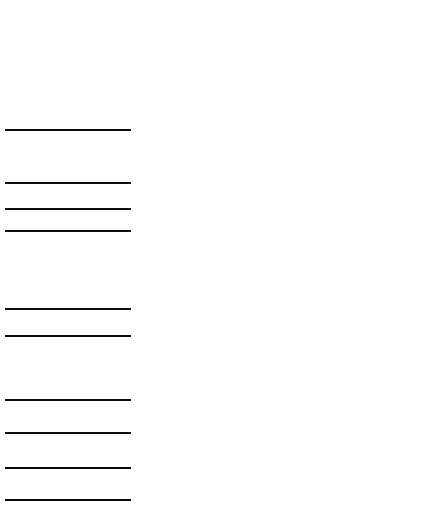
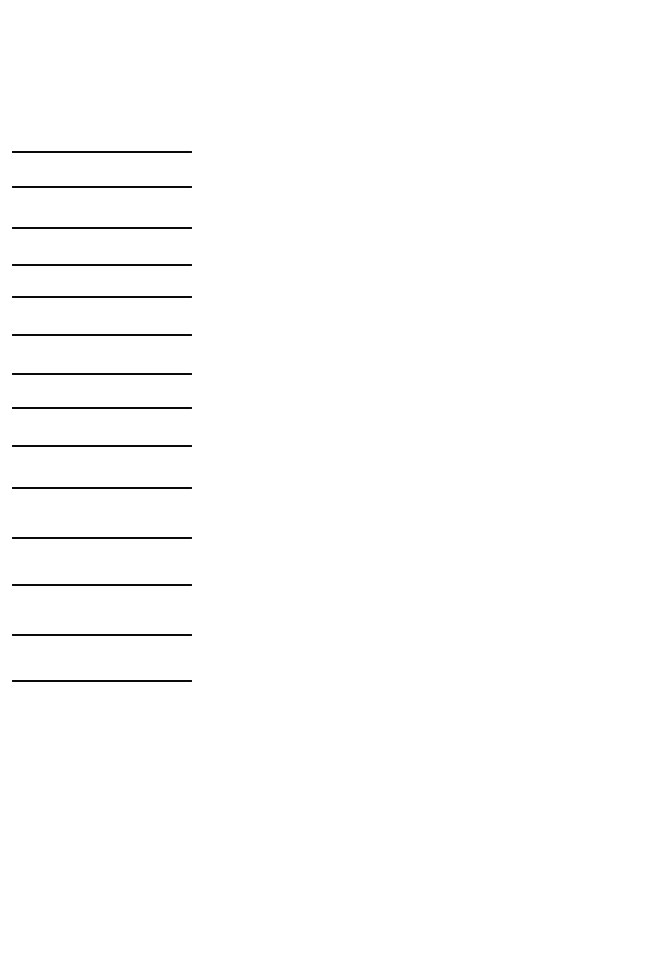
line: (67, 154) -> (101, 187), added
line: (67, 257) -> (101, 334), added
line: (67, 284) -> (101, 373), added
line: (67, 364) -> (101, 487), added

